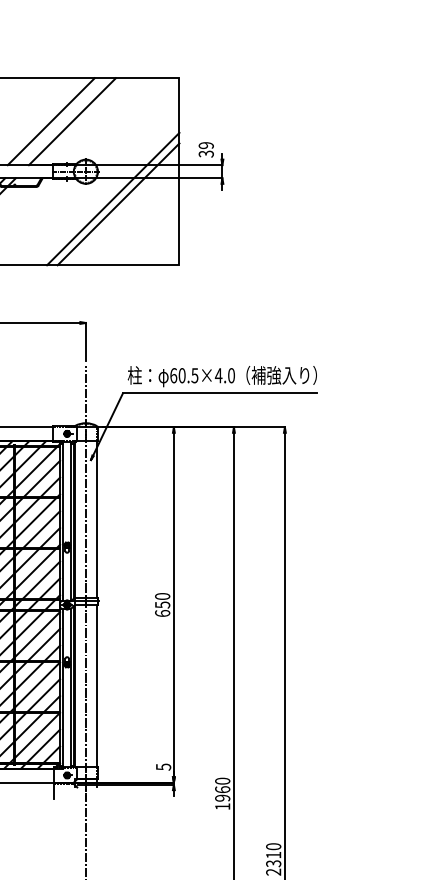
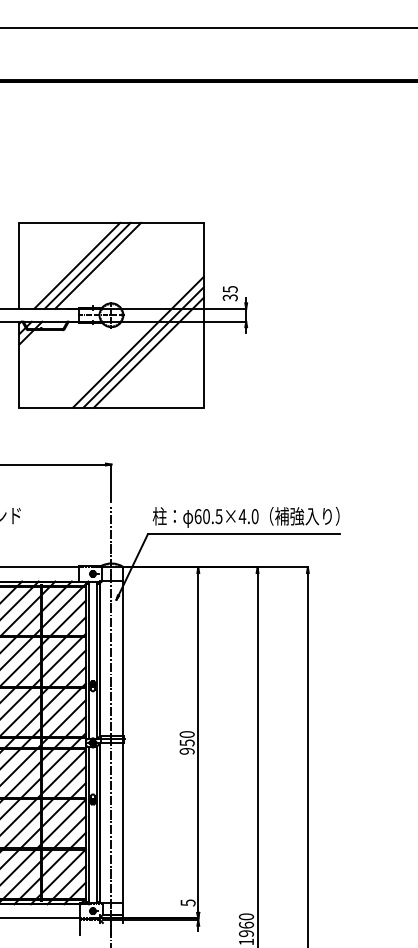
line: (61, 121) -> (87, 265), added
text: (205, 145) -> (229, 289), 39 -> 35
line: (123, 209) -> (148, 352), added
text: (161, 612) -> (186, 750), 650 -> 950

